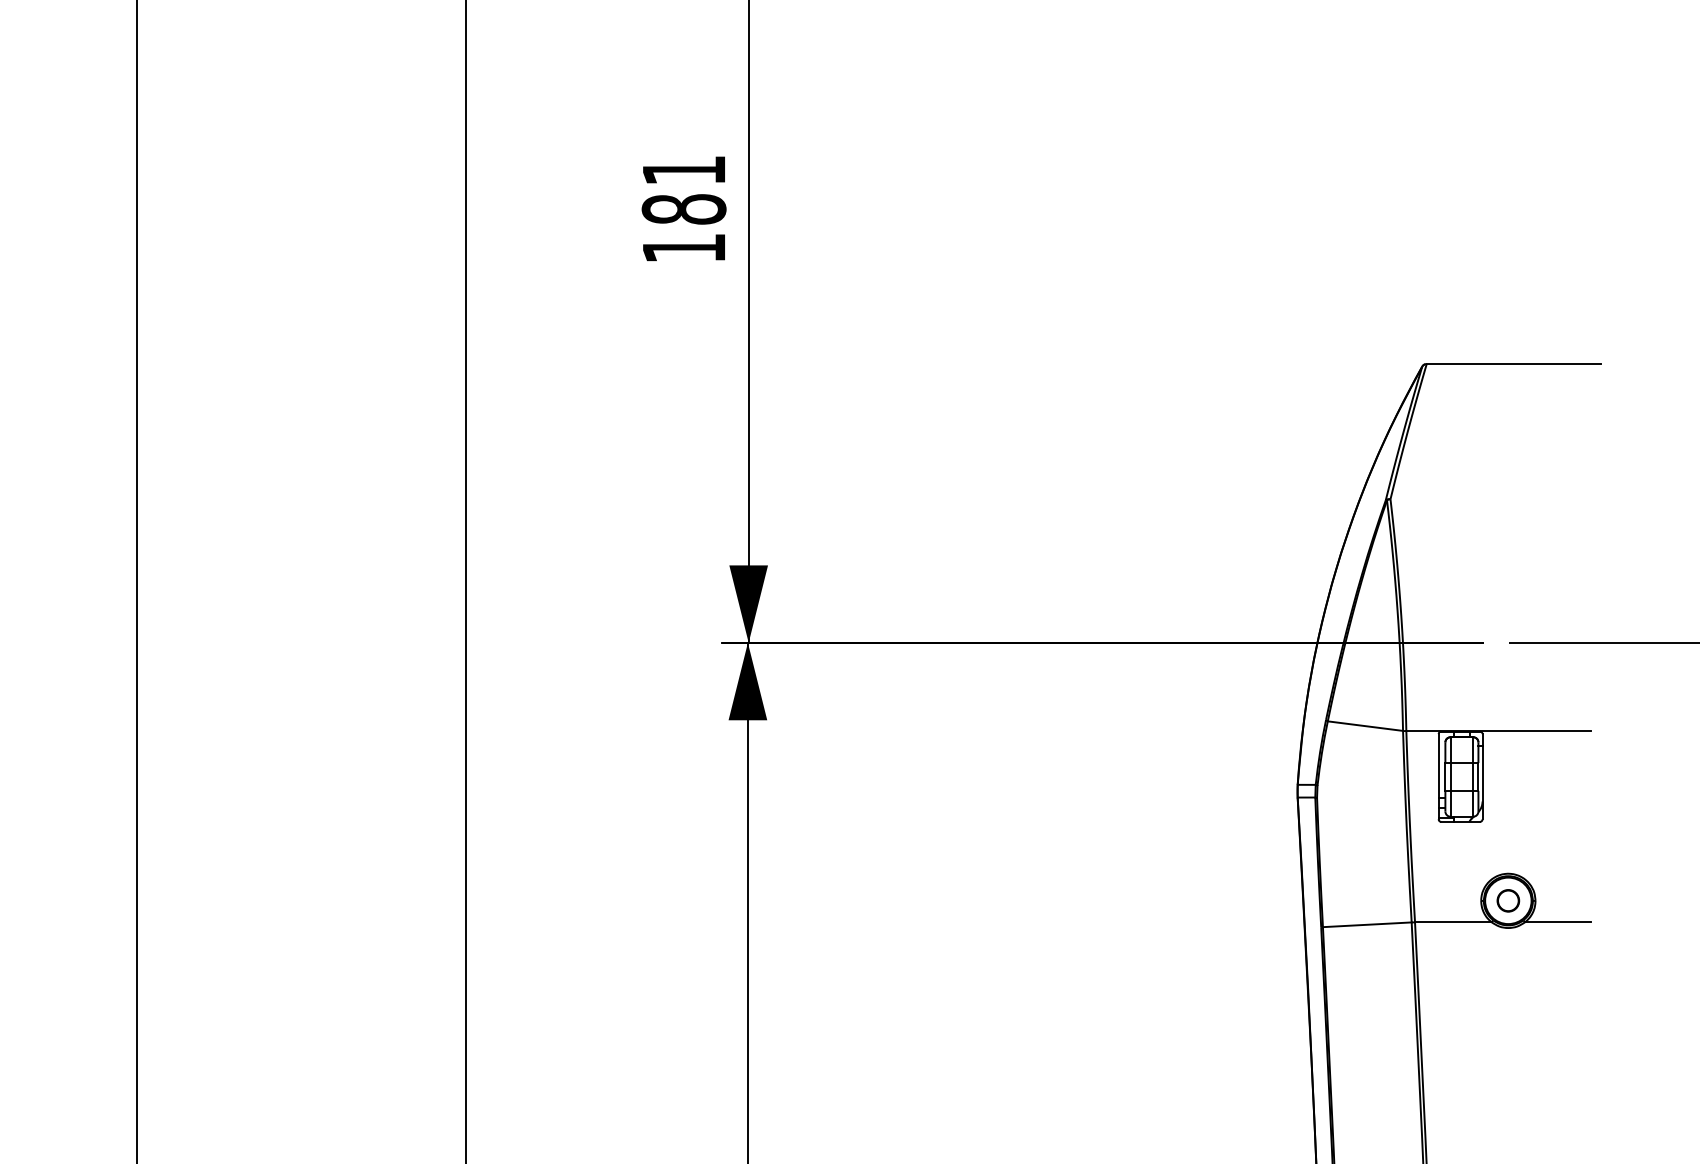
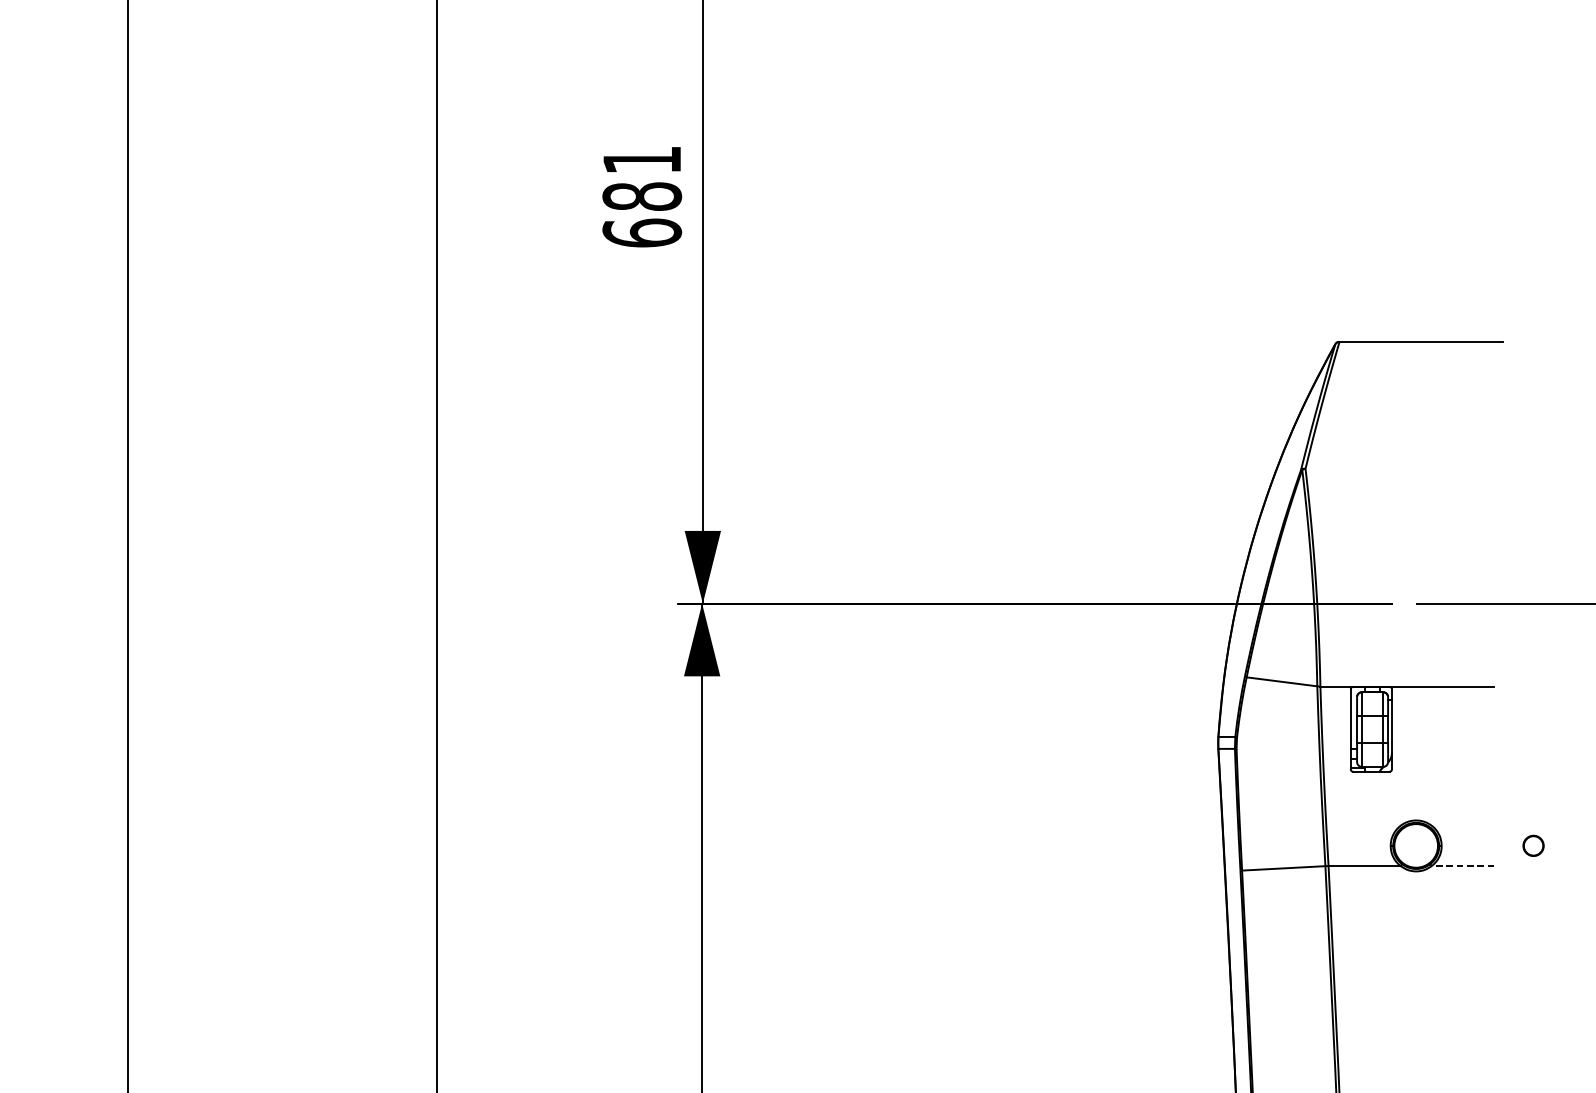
text: (683, 247) -> (641, 232), 181 -> 681
part: (1508, 900) -> (1533, 845), moved
line: (1557, 922) -> (1462, 866), solid -> dashed

